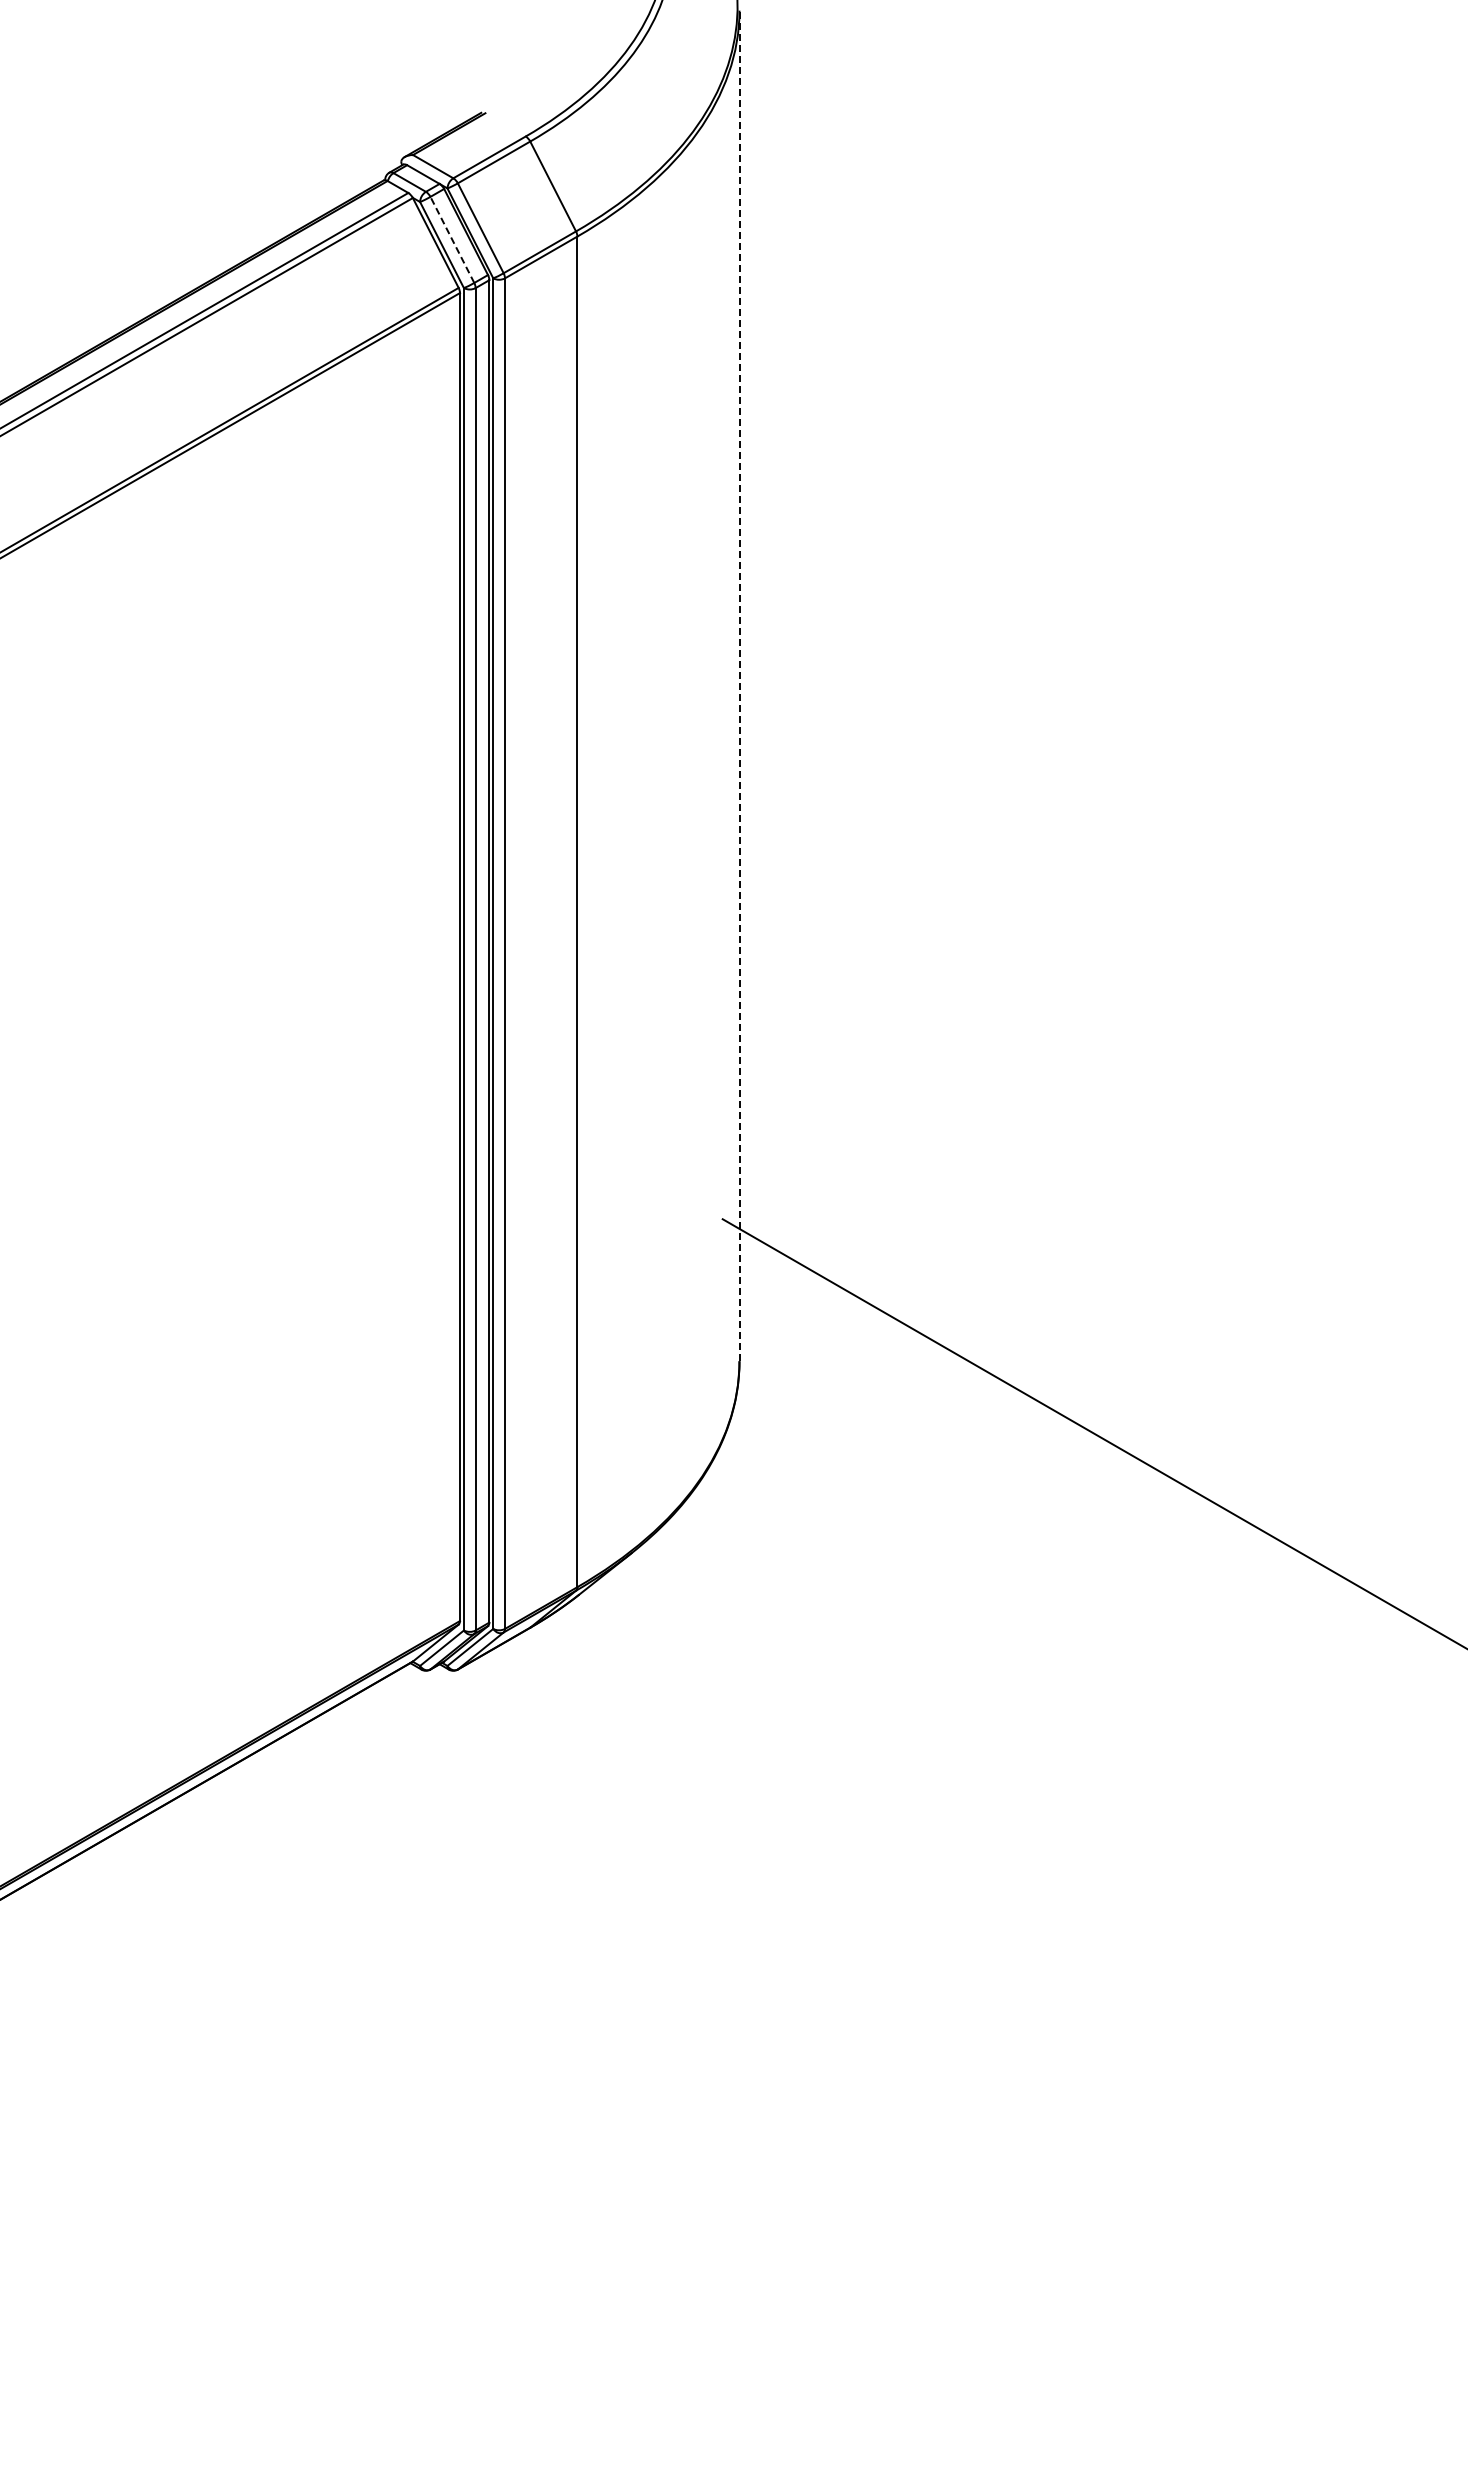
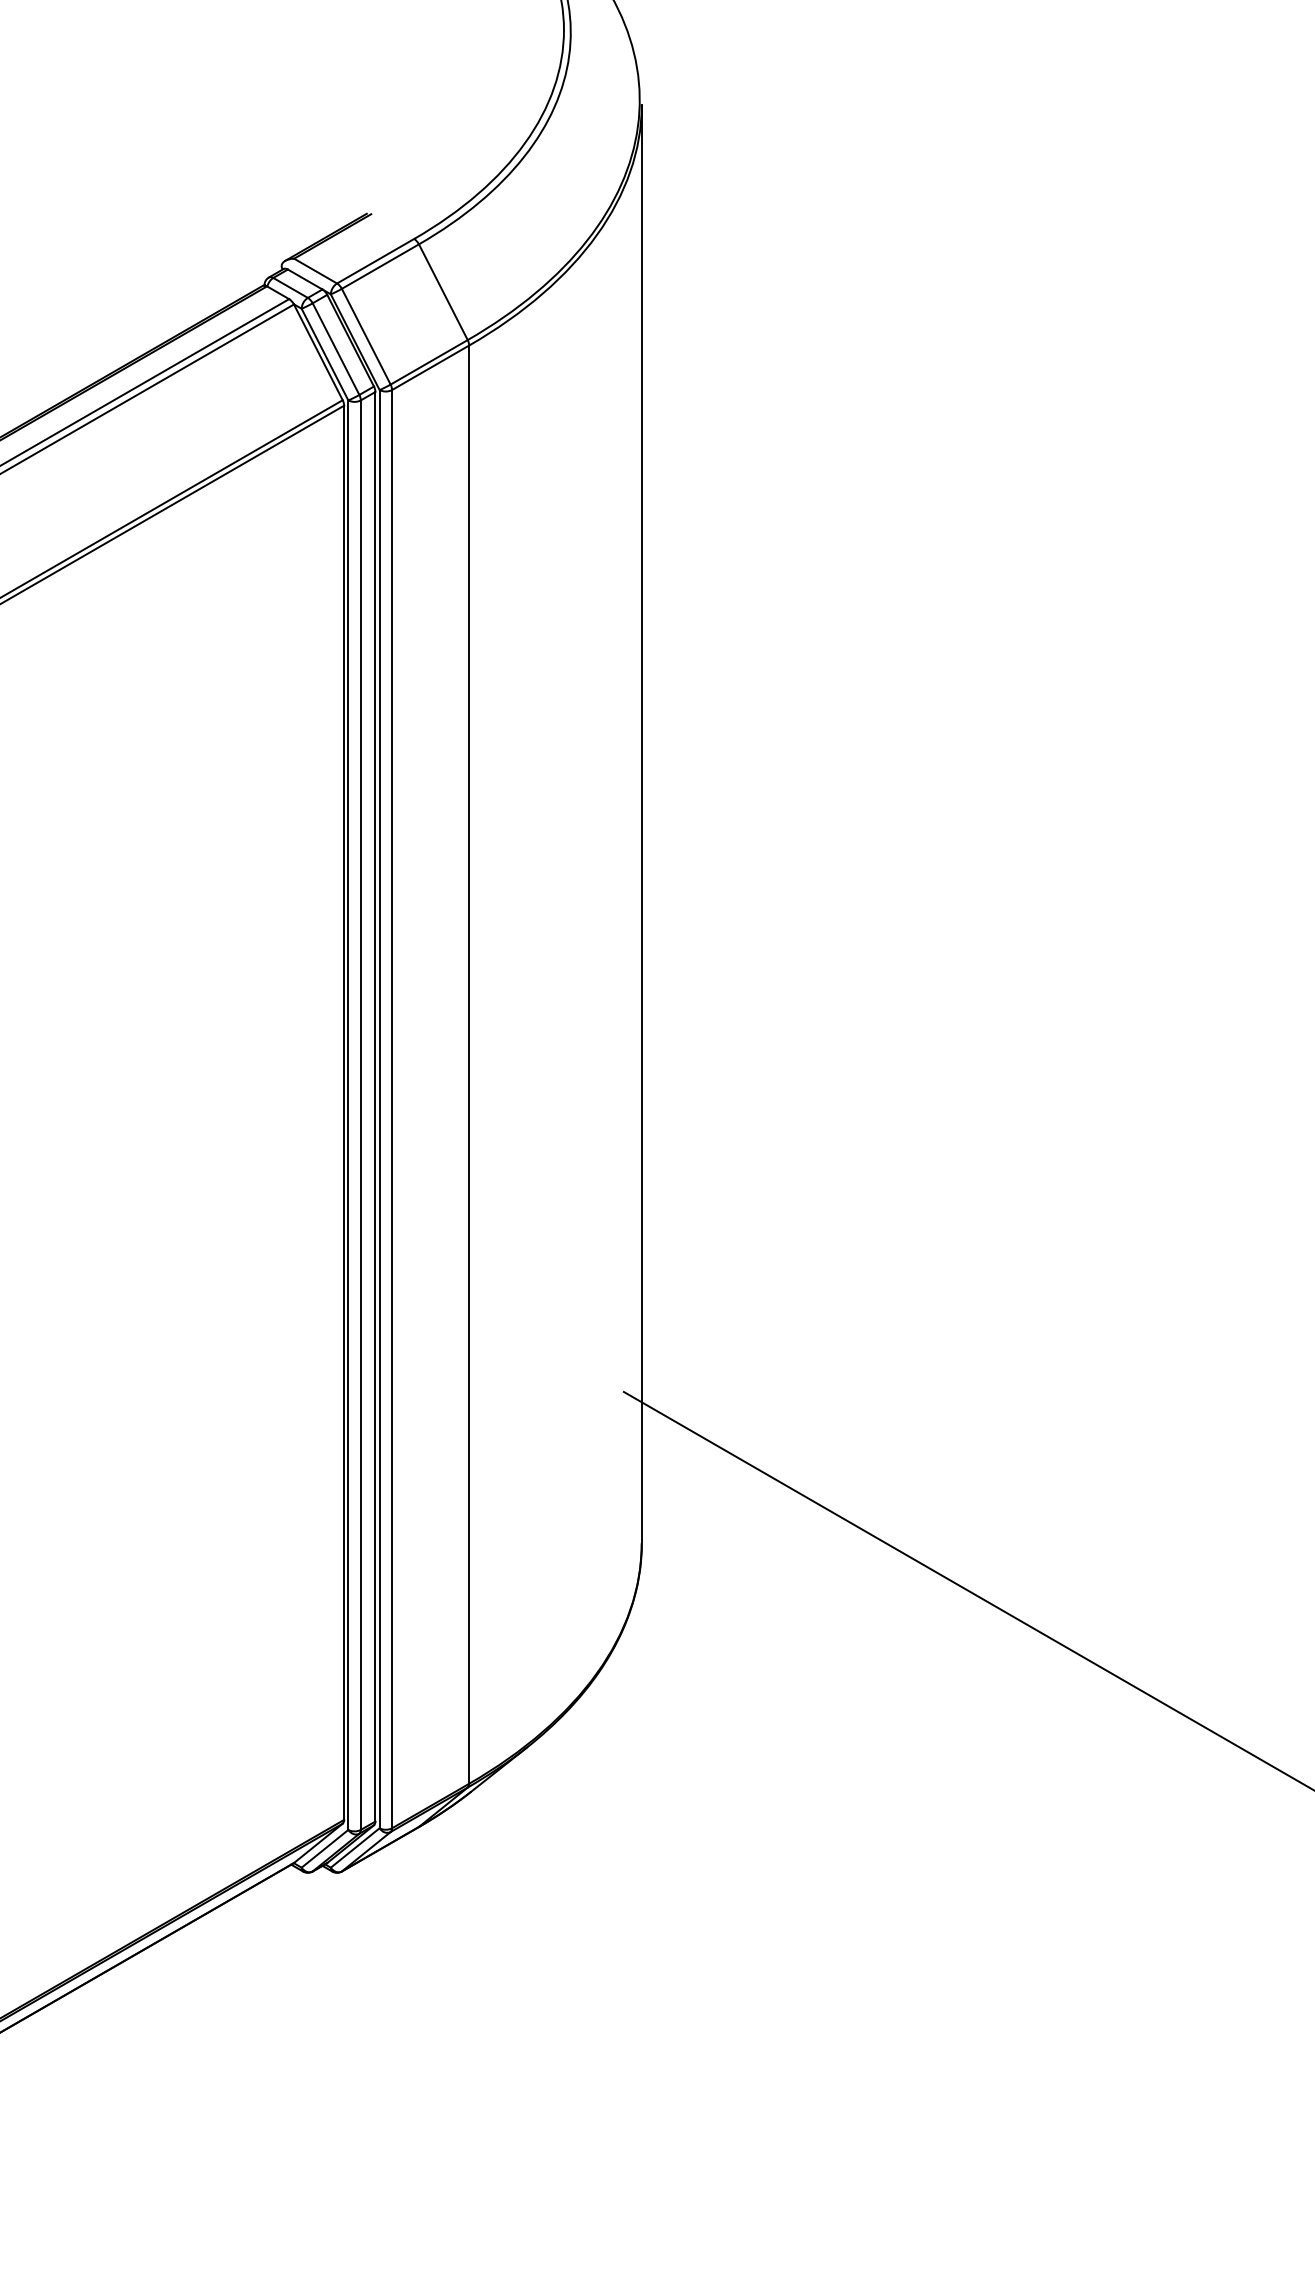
line: (452, 239) -> (336, 348), dashed -> solid
line: (739, 685) -> (641, 823), dashed -> solid

